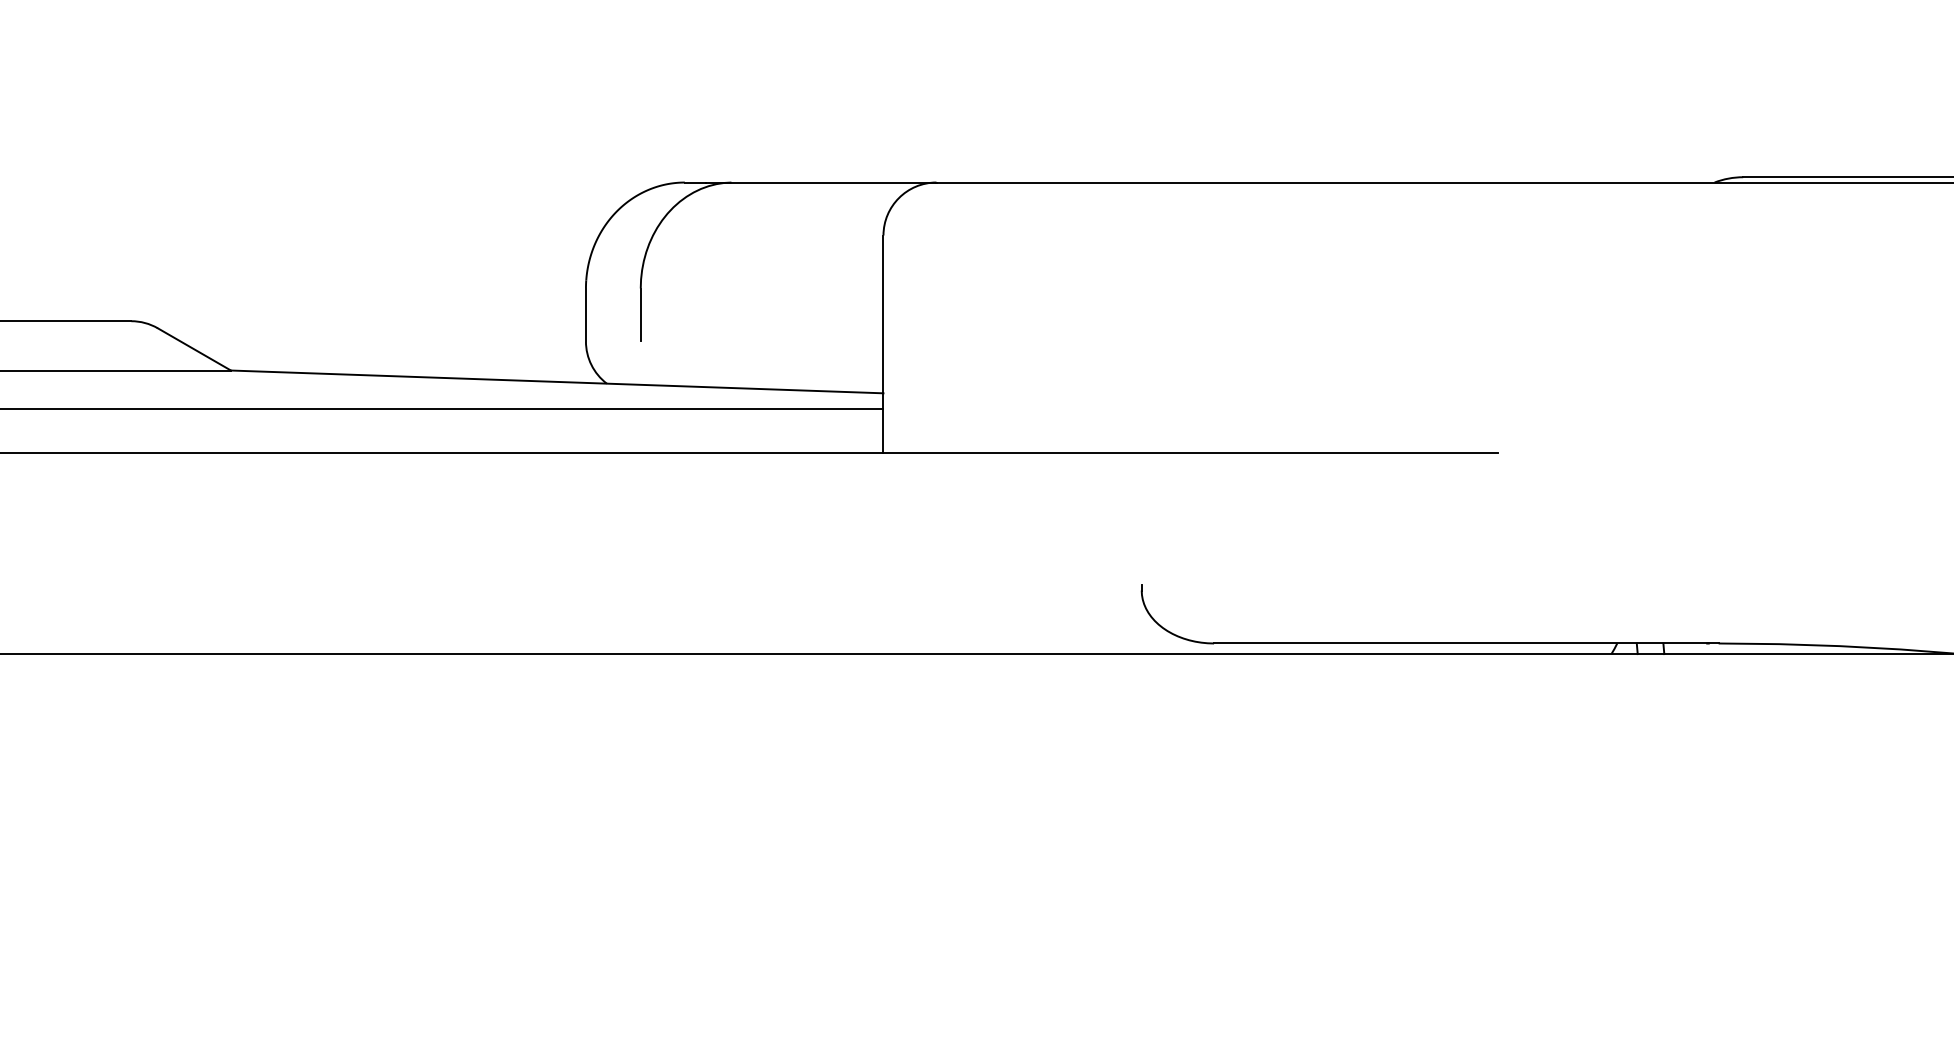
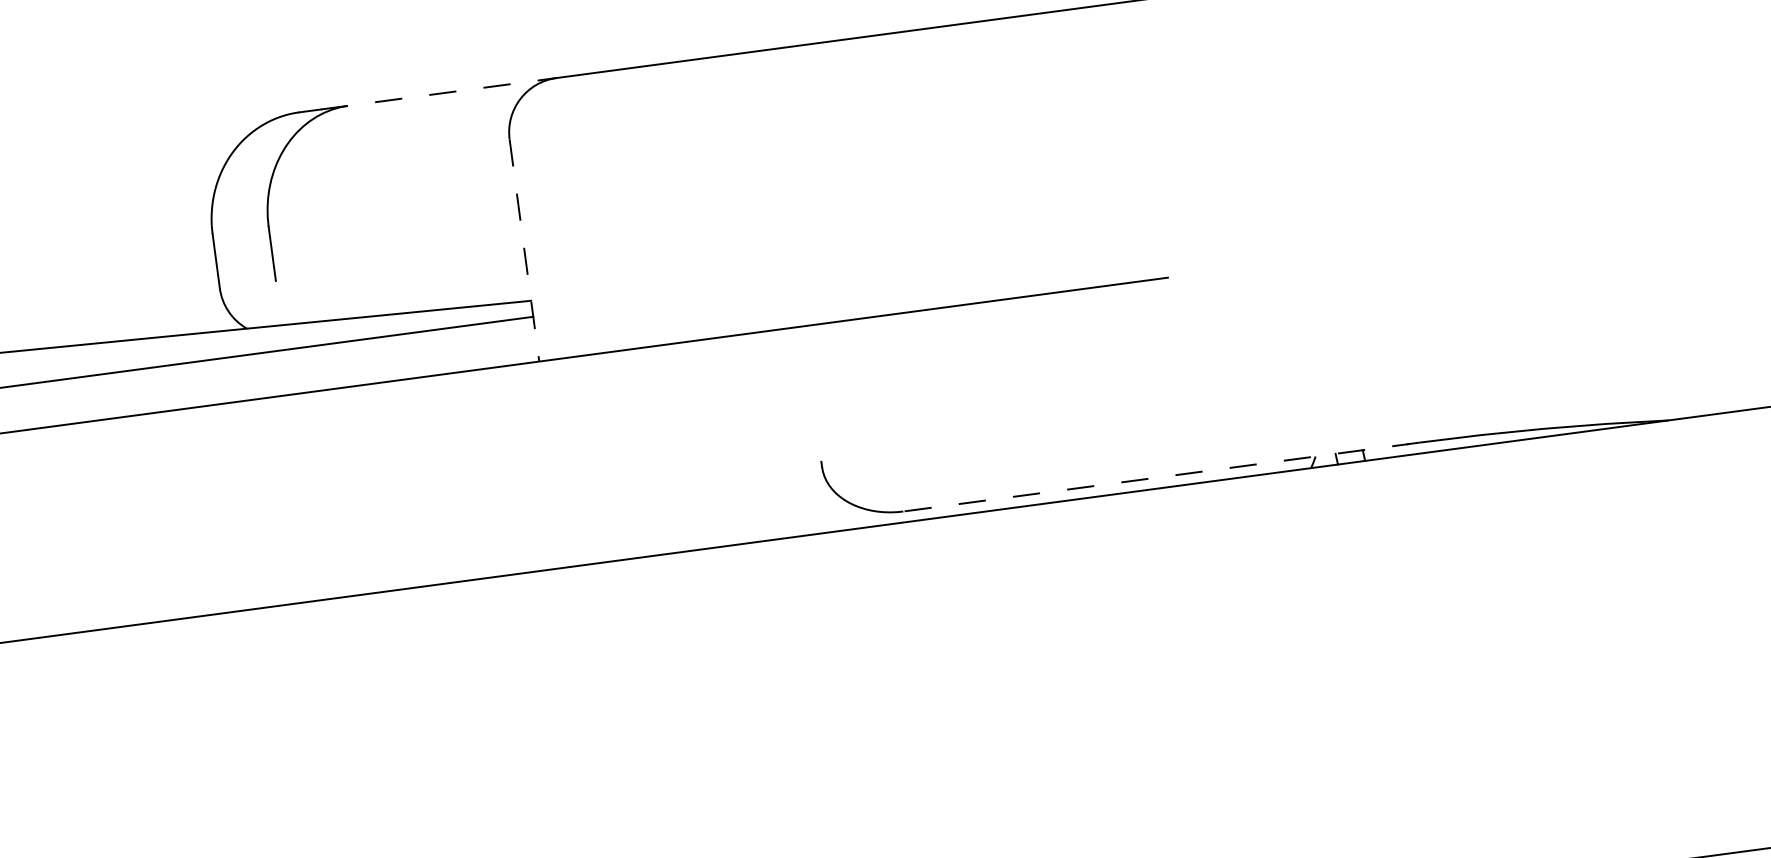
line: (821, 182) -> (439, 93), solid -> dashed
line: (883, 344) -> (524, 250), solid -> dashed
line: (1465, 643) -> (1160, 477), solid -> dashed

